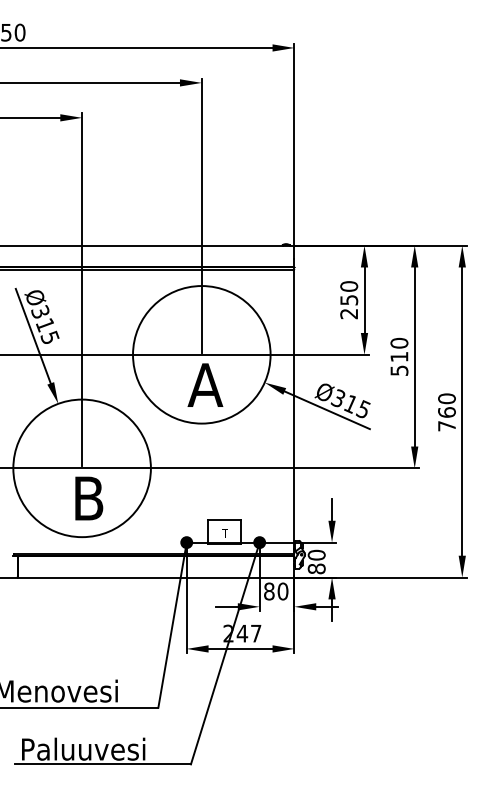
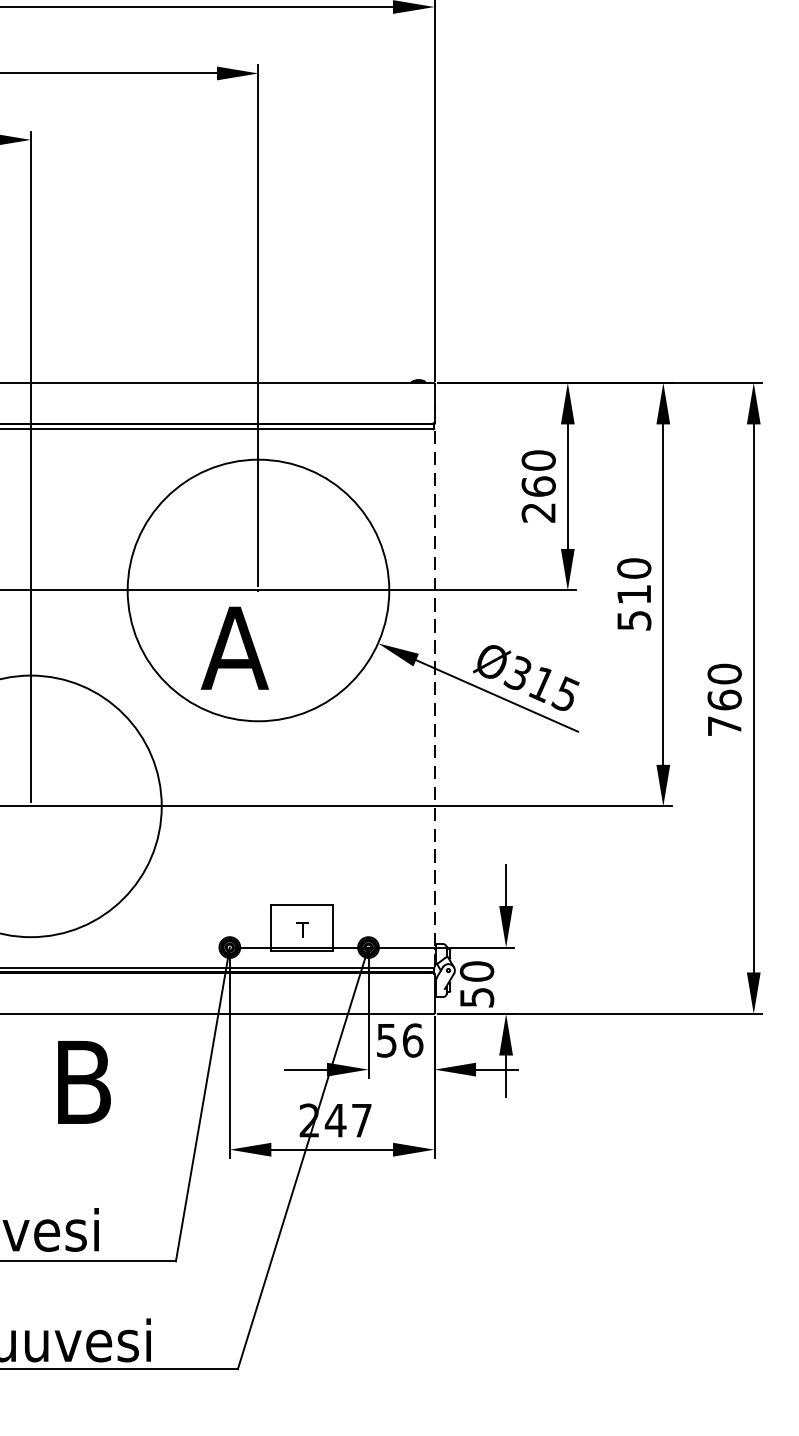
text: (349, 299) -> (539, 485), 250 -> 260
text: (205, 384) -> (235, 646), moved
line: (294, 411) -> (434, 698), solid -> dashed
text: (89, 498) -> (84, 1082), moved
text: (316, 568) -> (476, 996), 80 -> 50
text: (276, 591) -> (400, 1040), 80 -> 56

